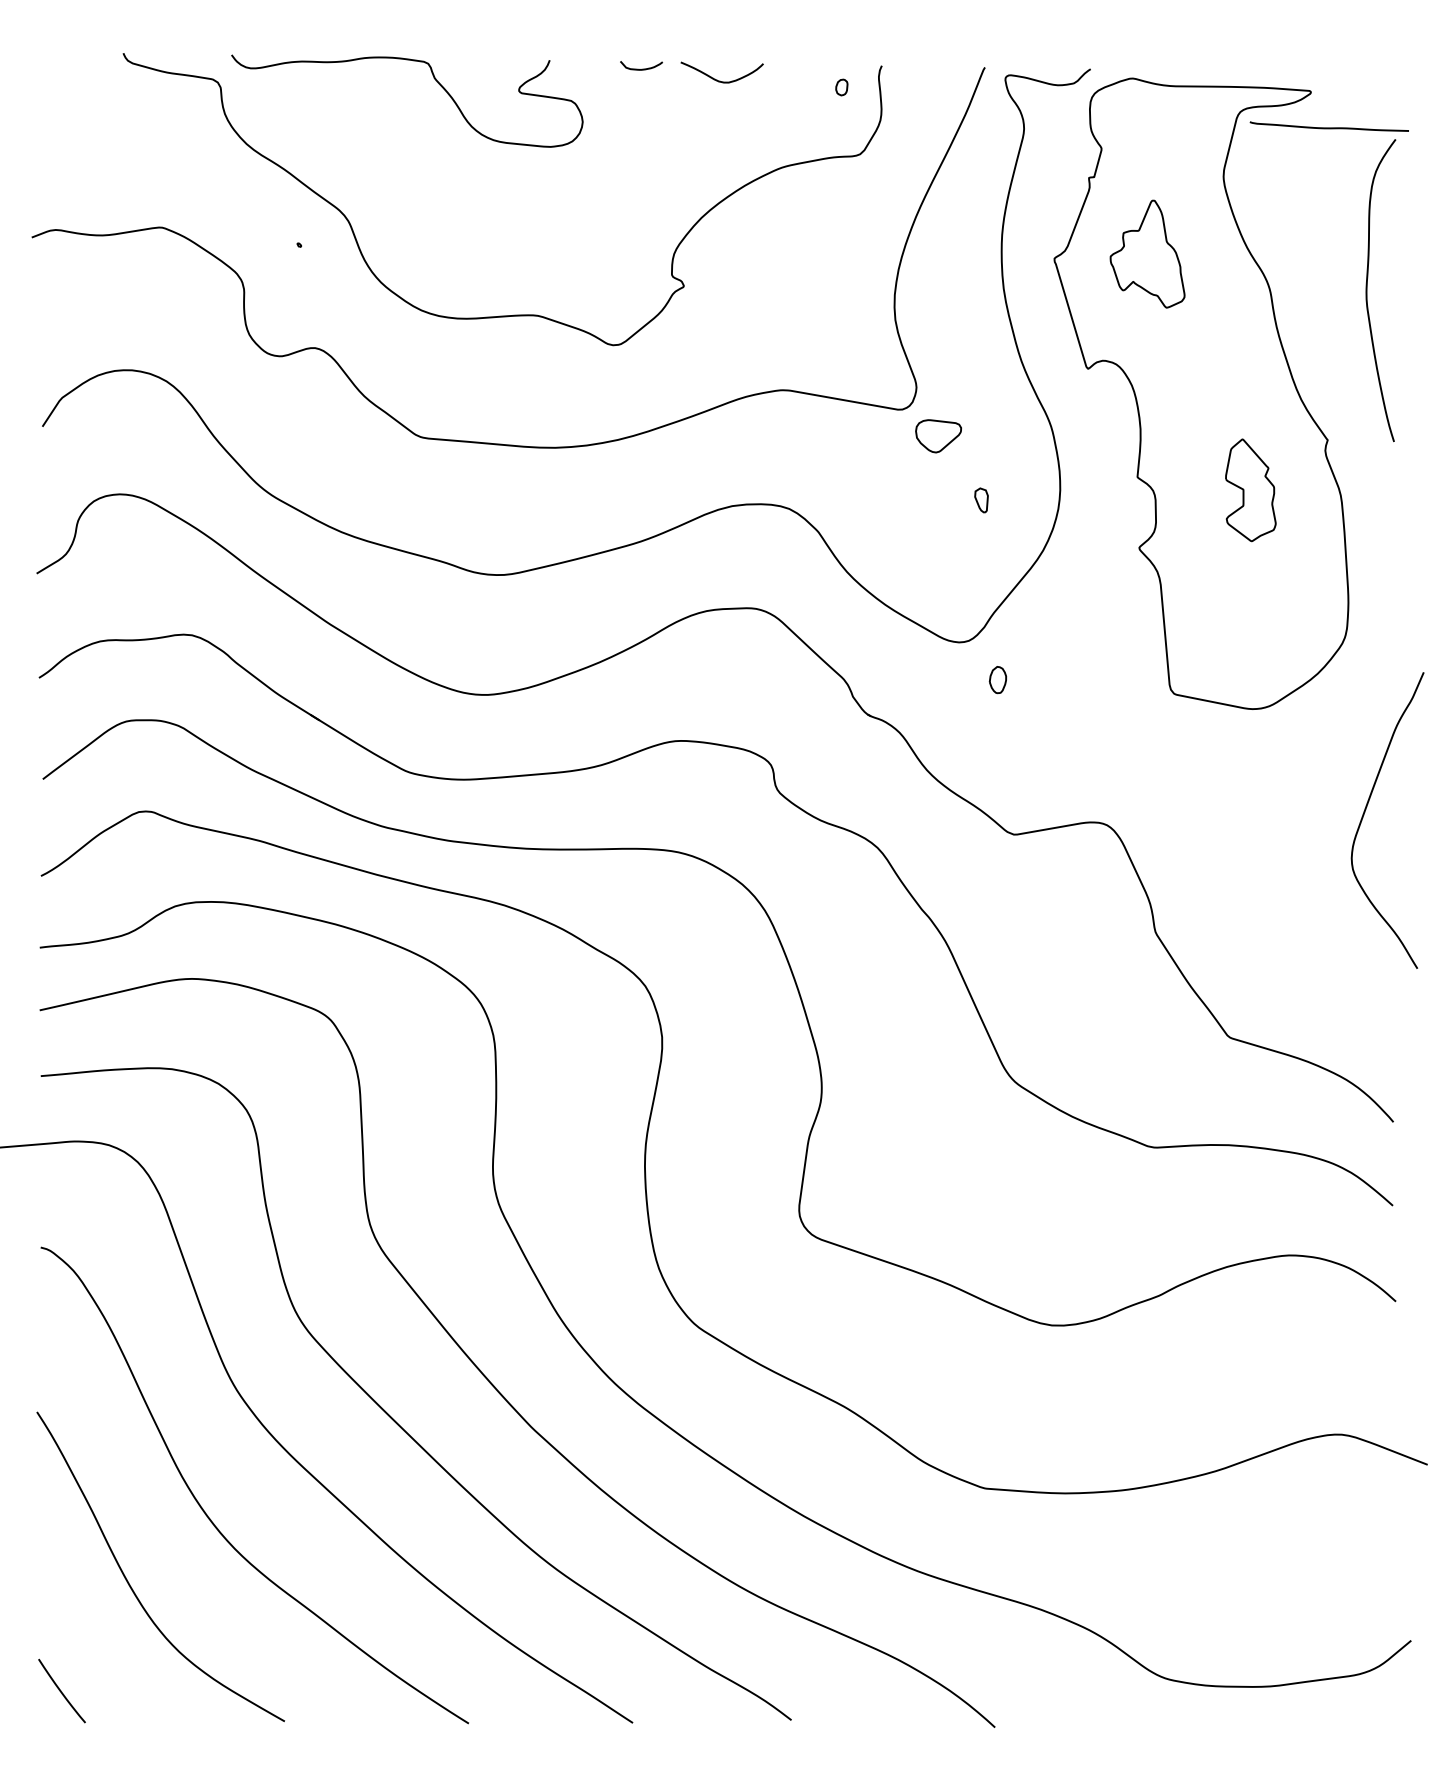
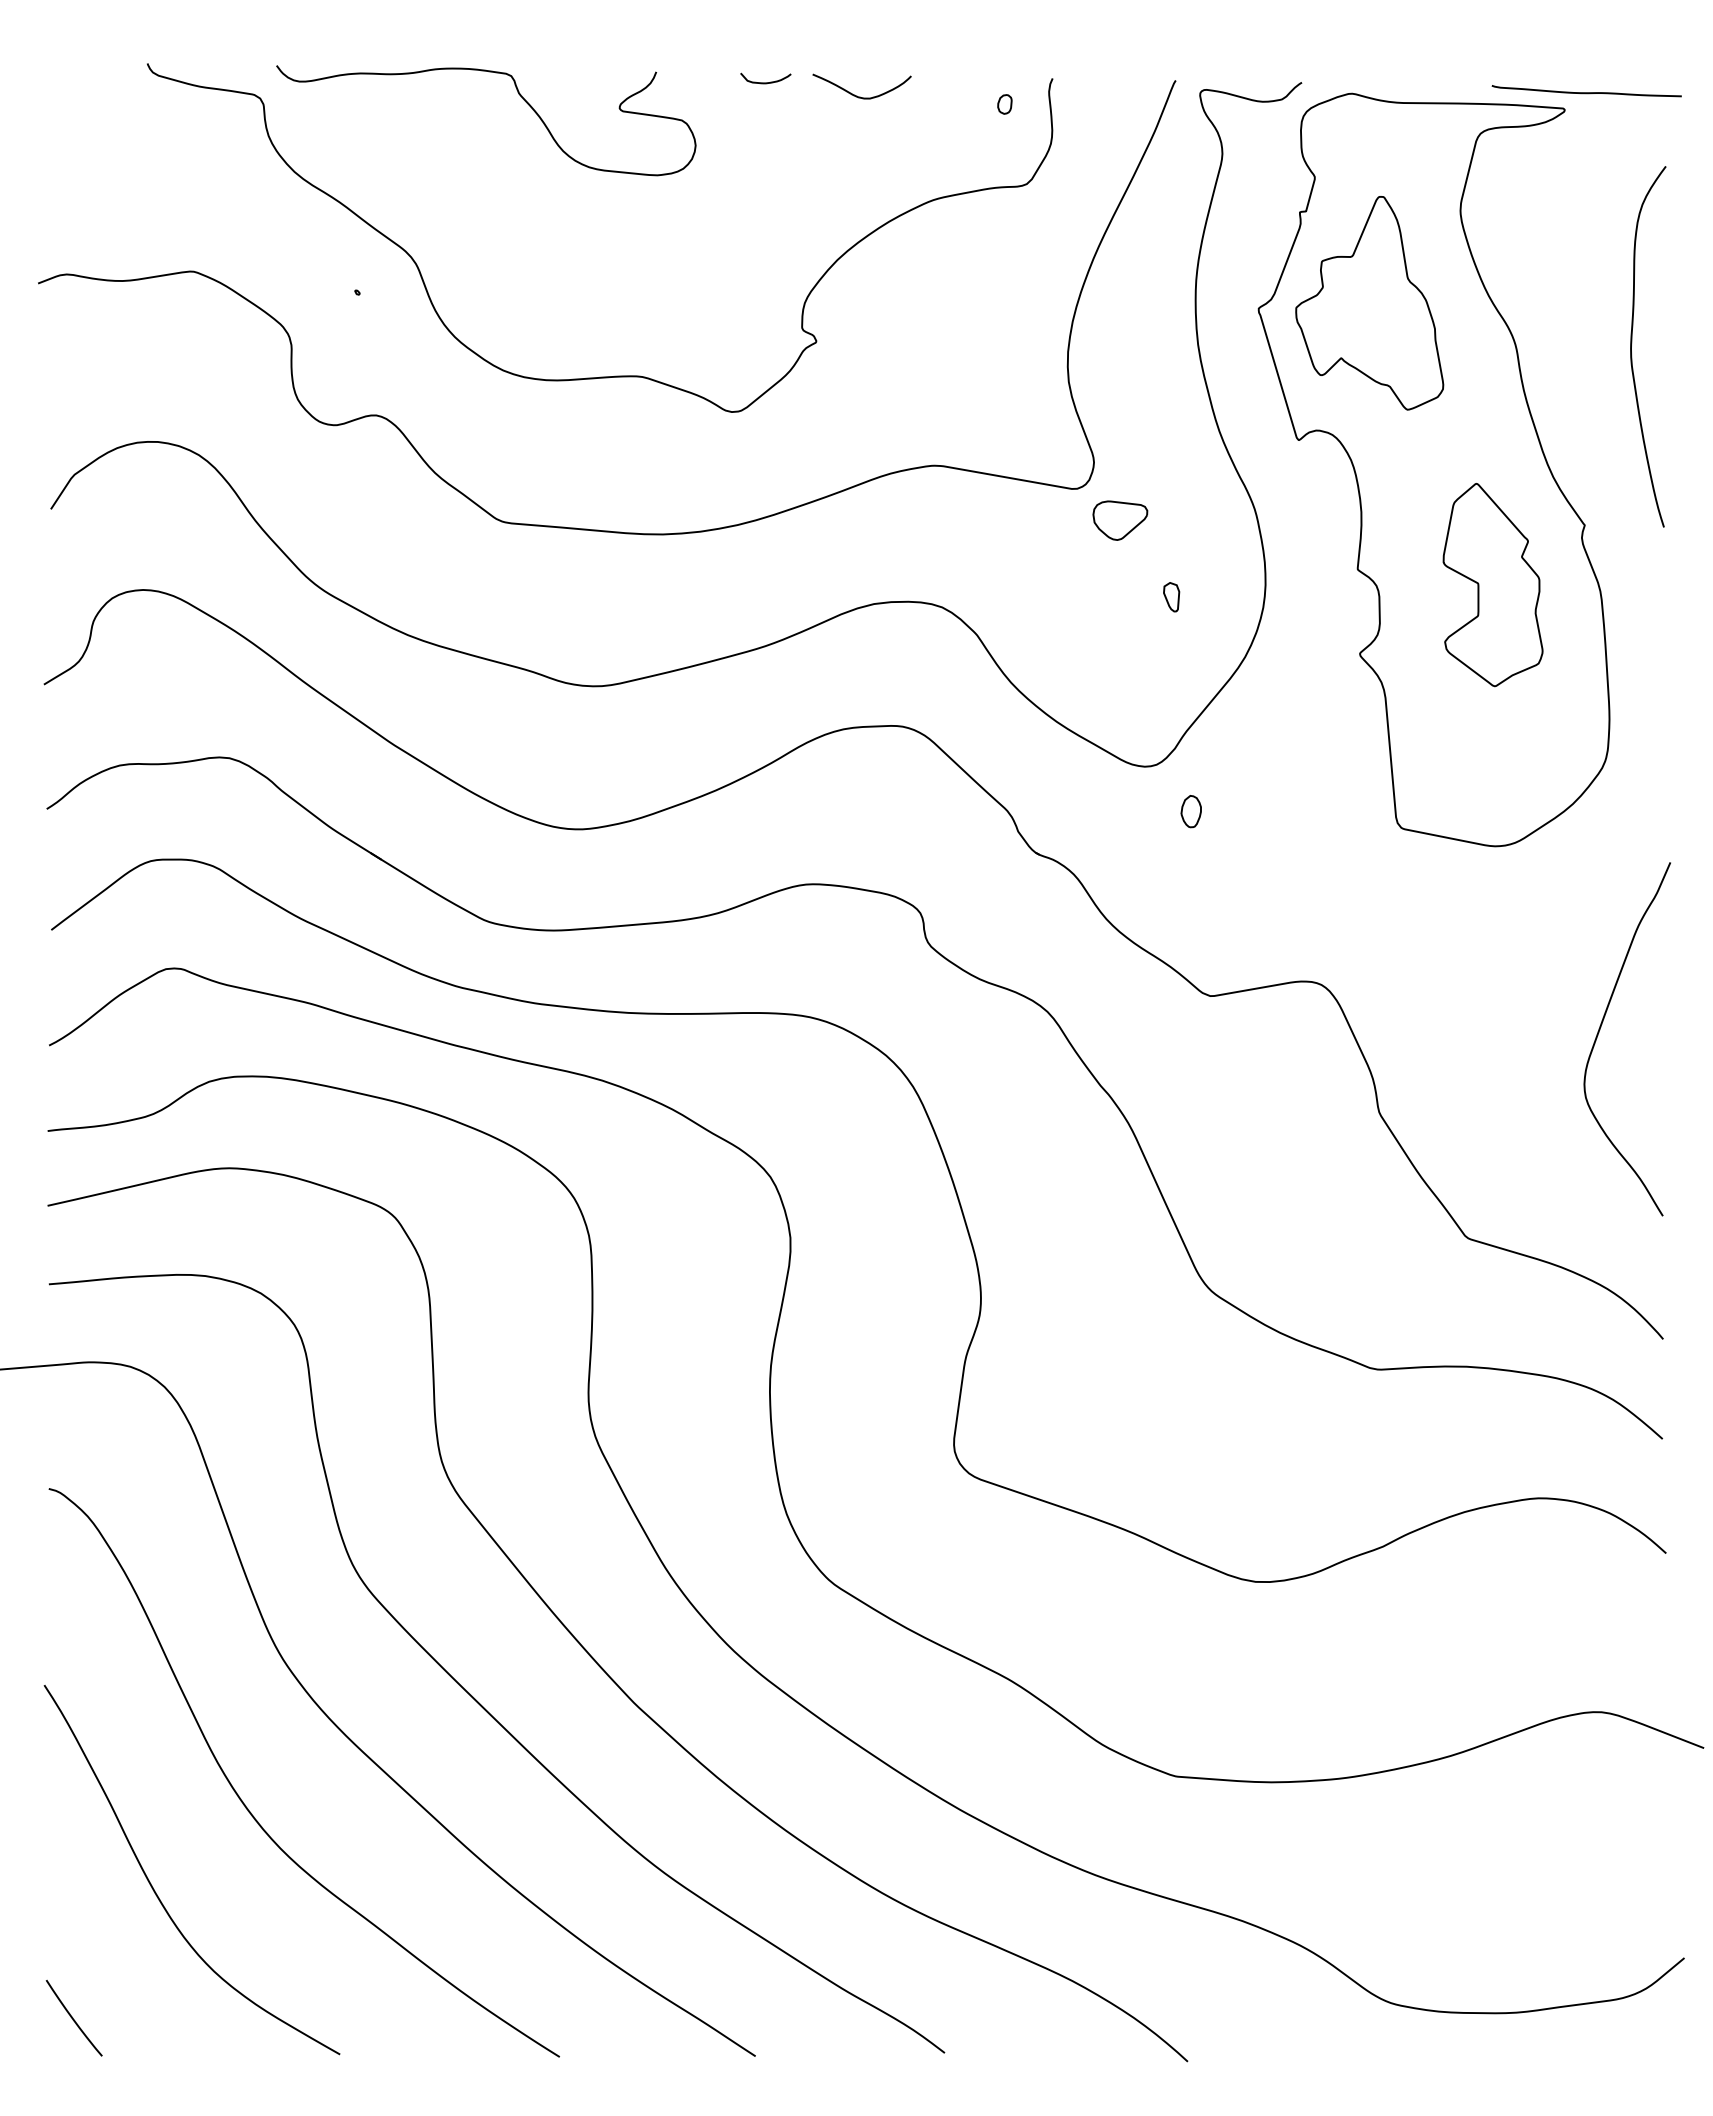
curve: (1329, 127) -> (1586, 92), moved
part: (1147, 254) -> (1369, 303), size x1.67
part: (1250, 490) -> (1492, 585), size x1.67
curve: (1365, 813) -> (1600, 1030), moved

